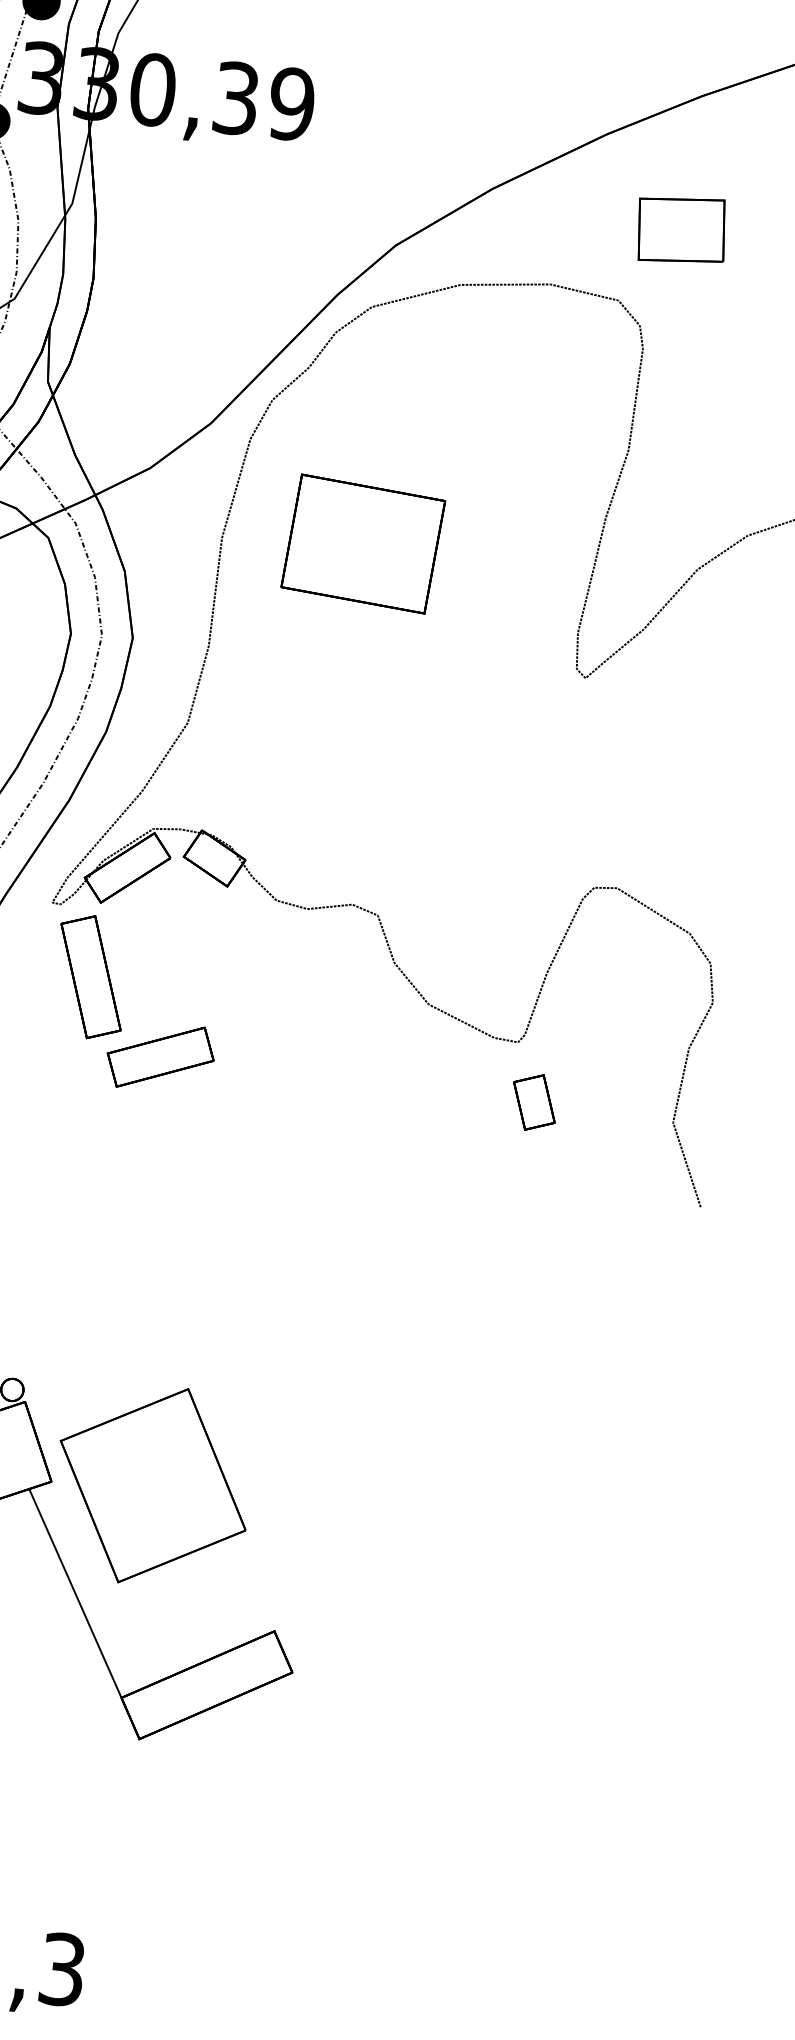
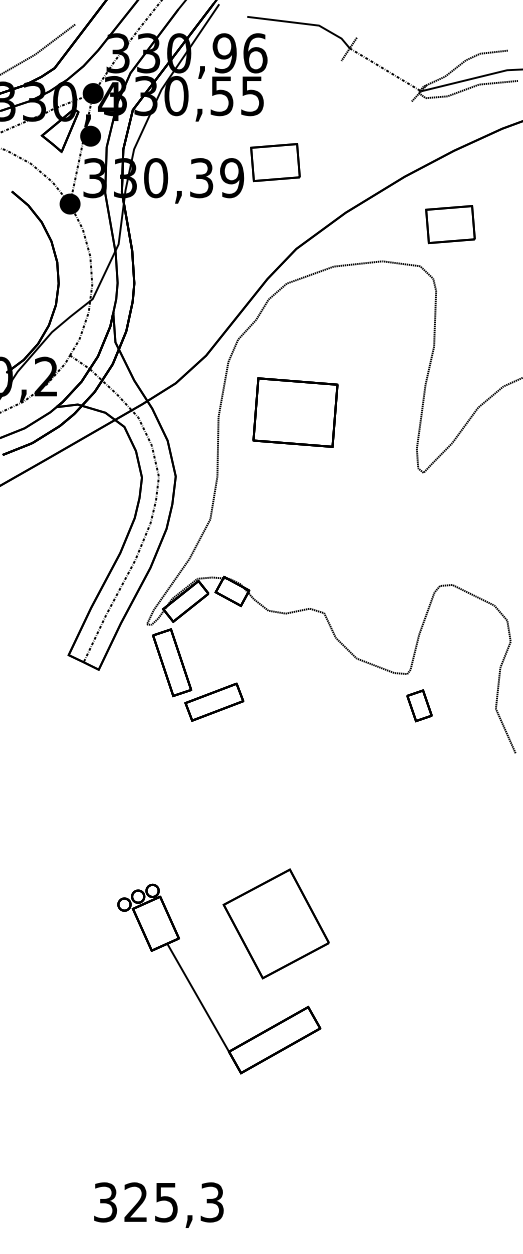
part: (374, 83) -> (275, 162), added
part: (151, 1484) -> (275, 923), moved

